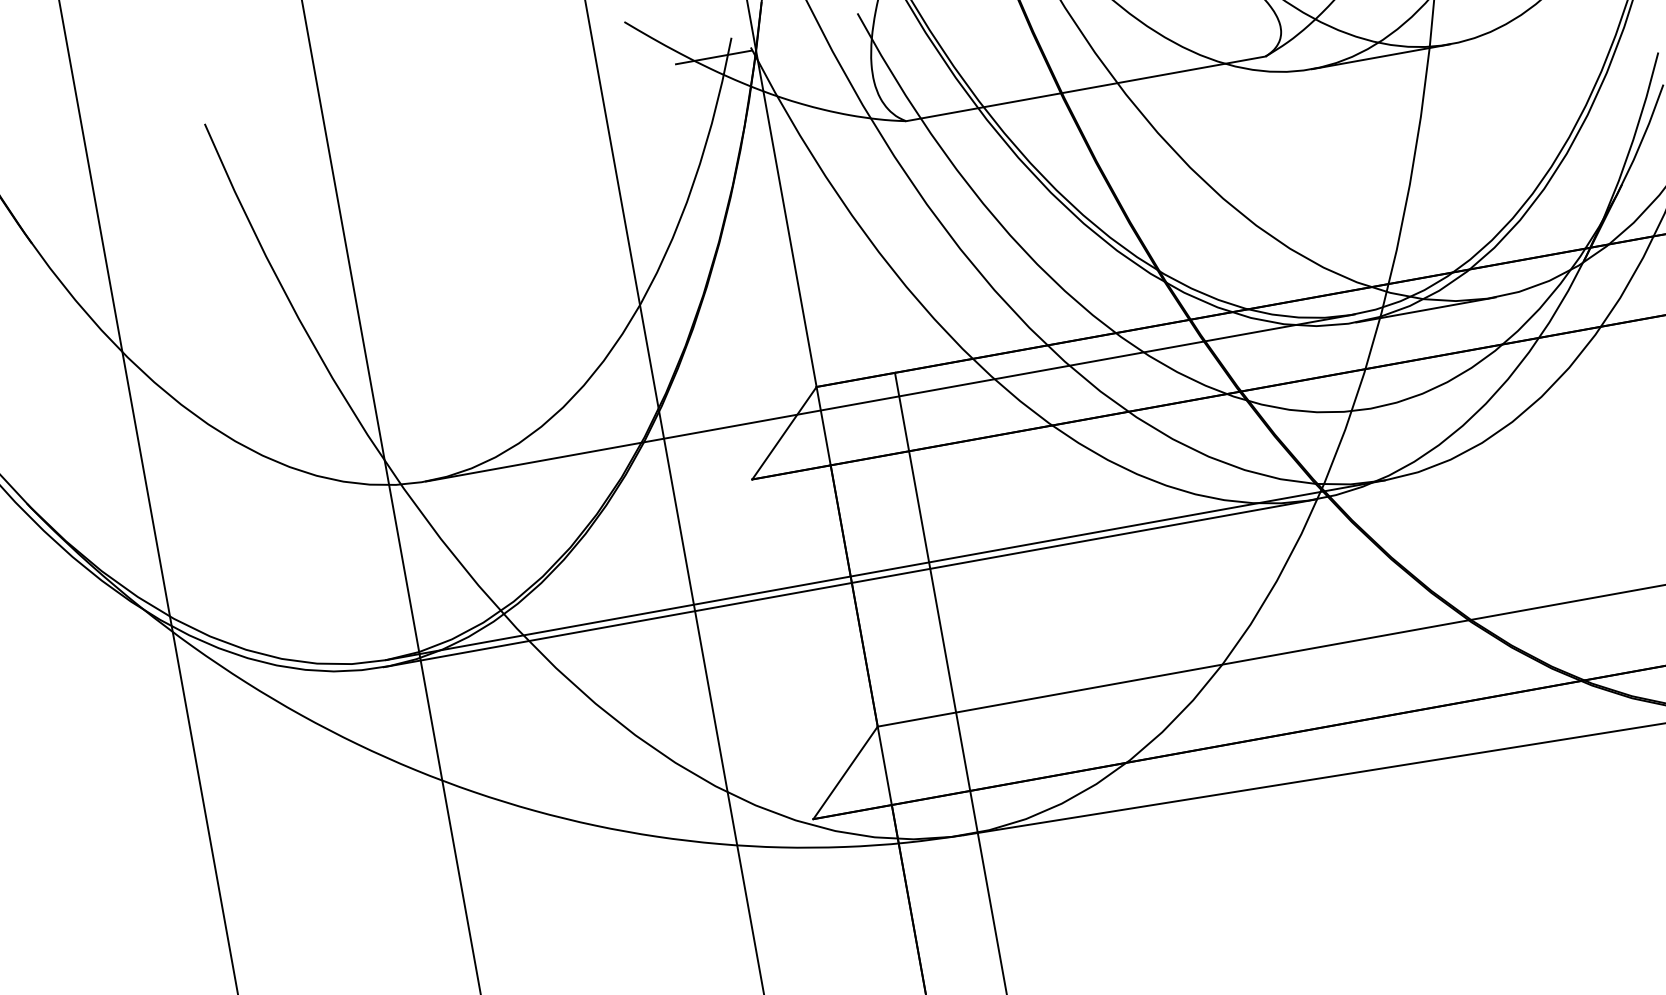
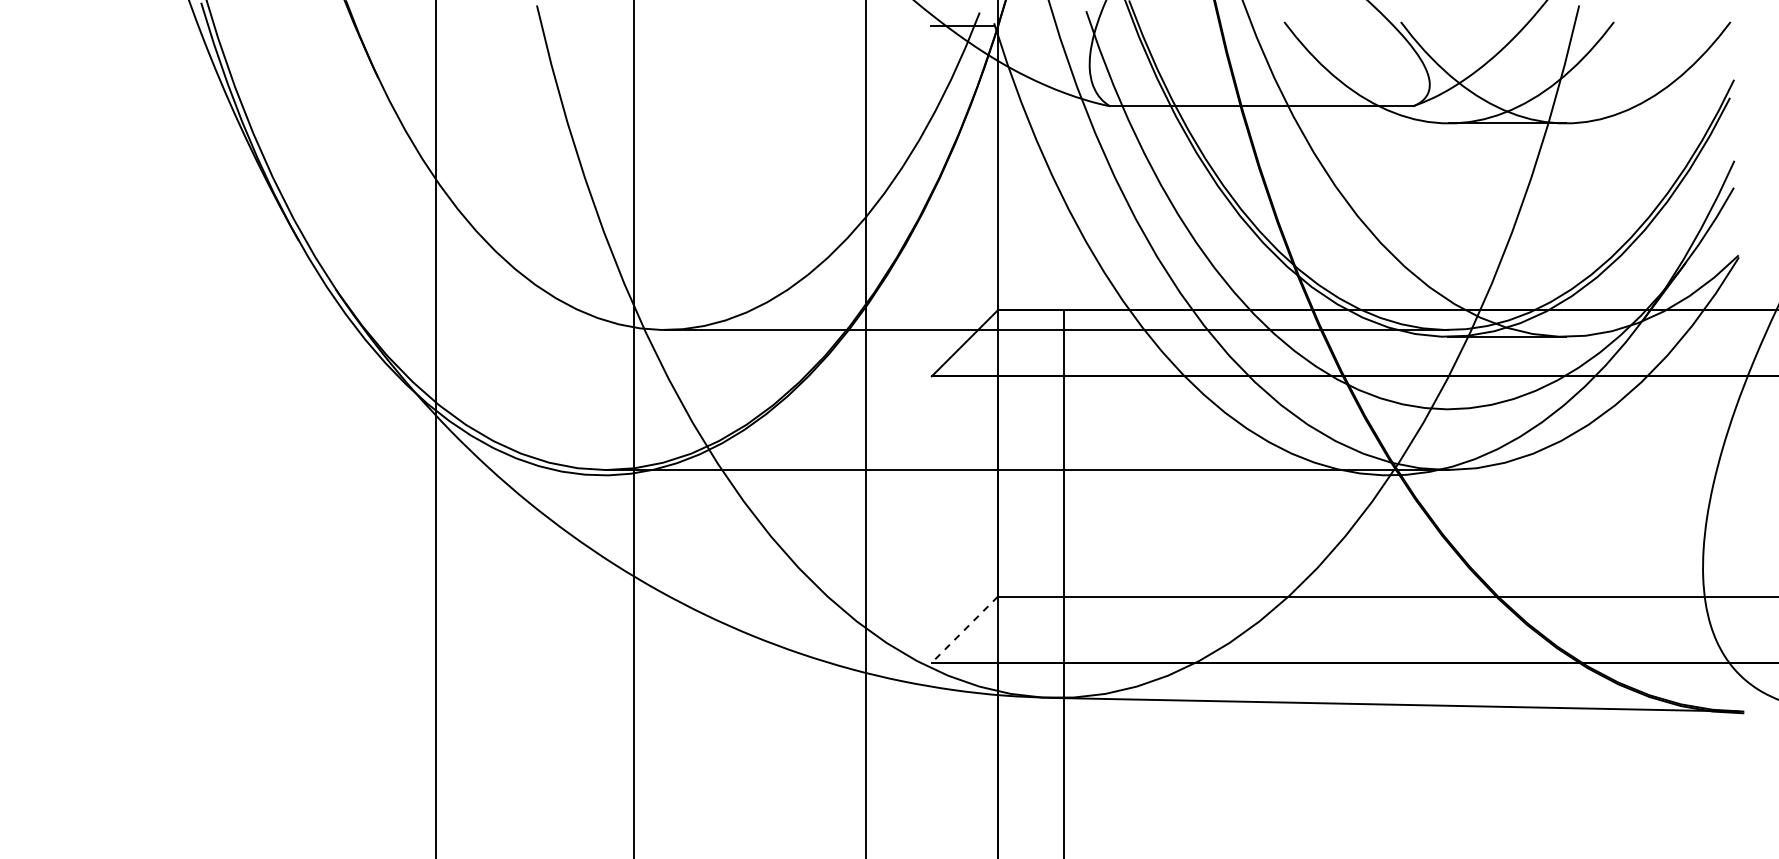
line: (850, 583) -> (996, 475), removed
line: (845, 772) -> (964, 629), solid -> dashed

